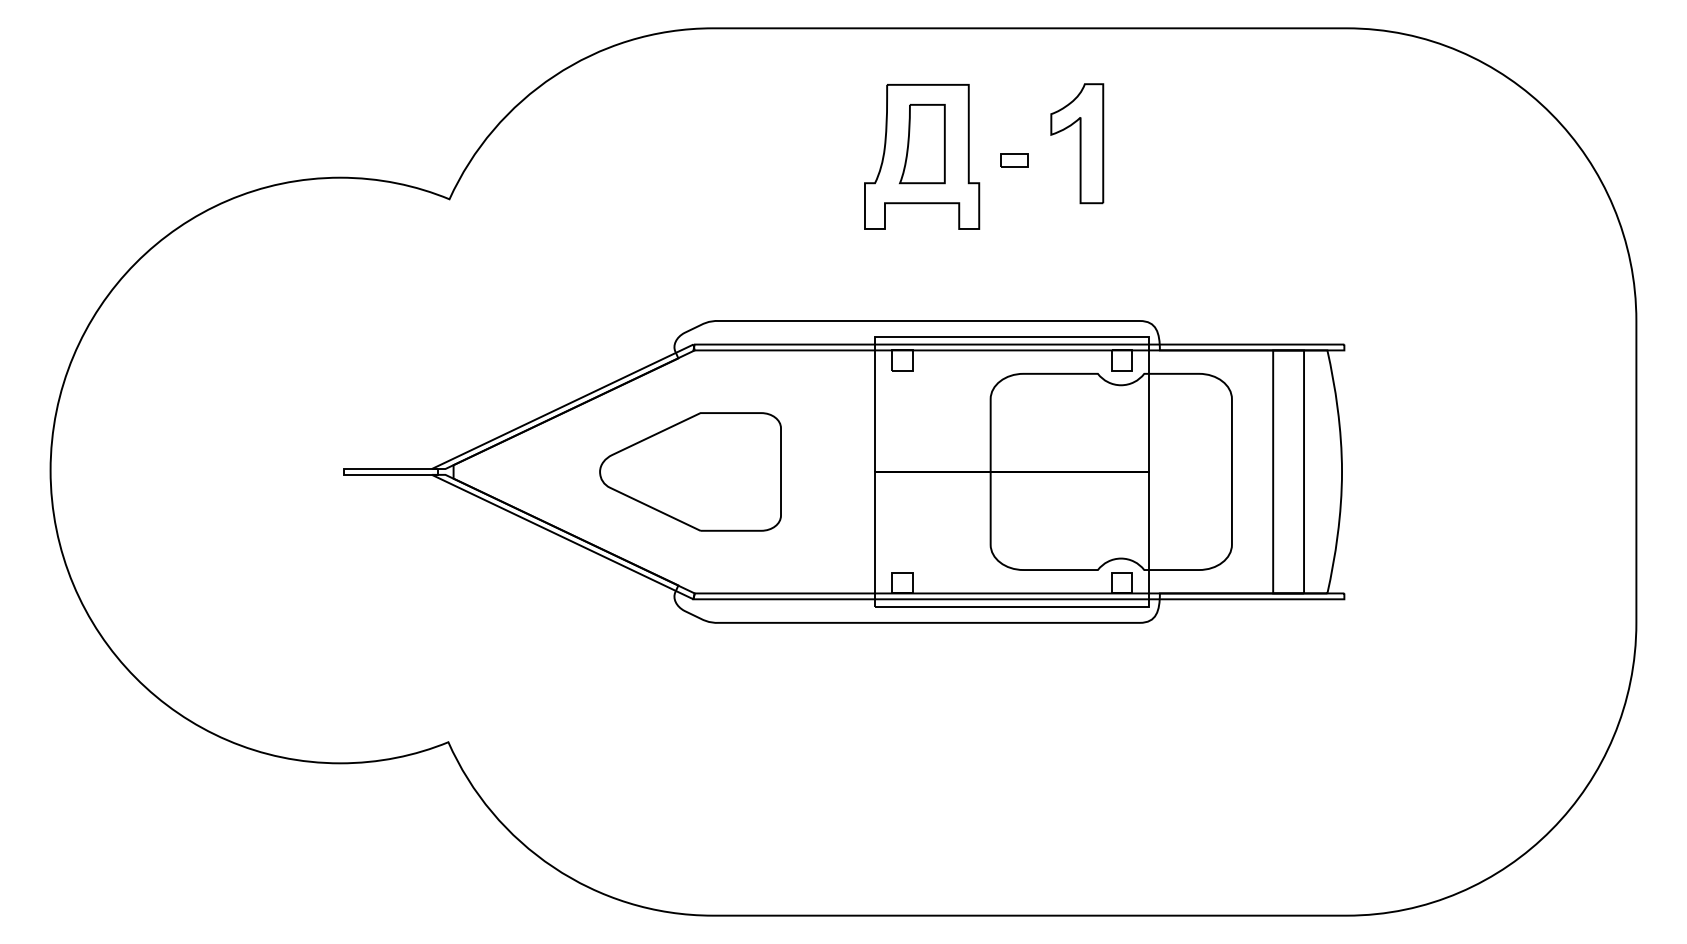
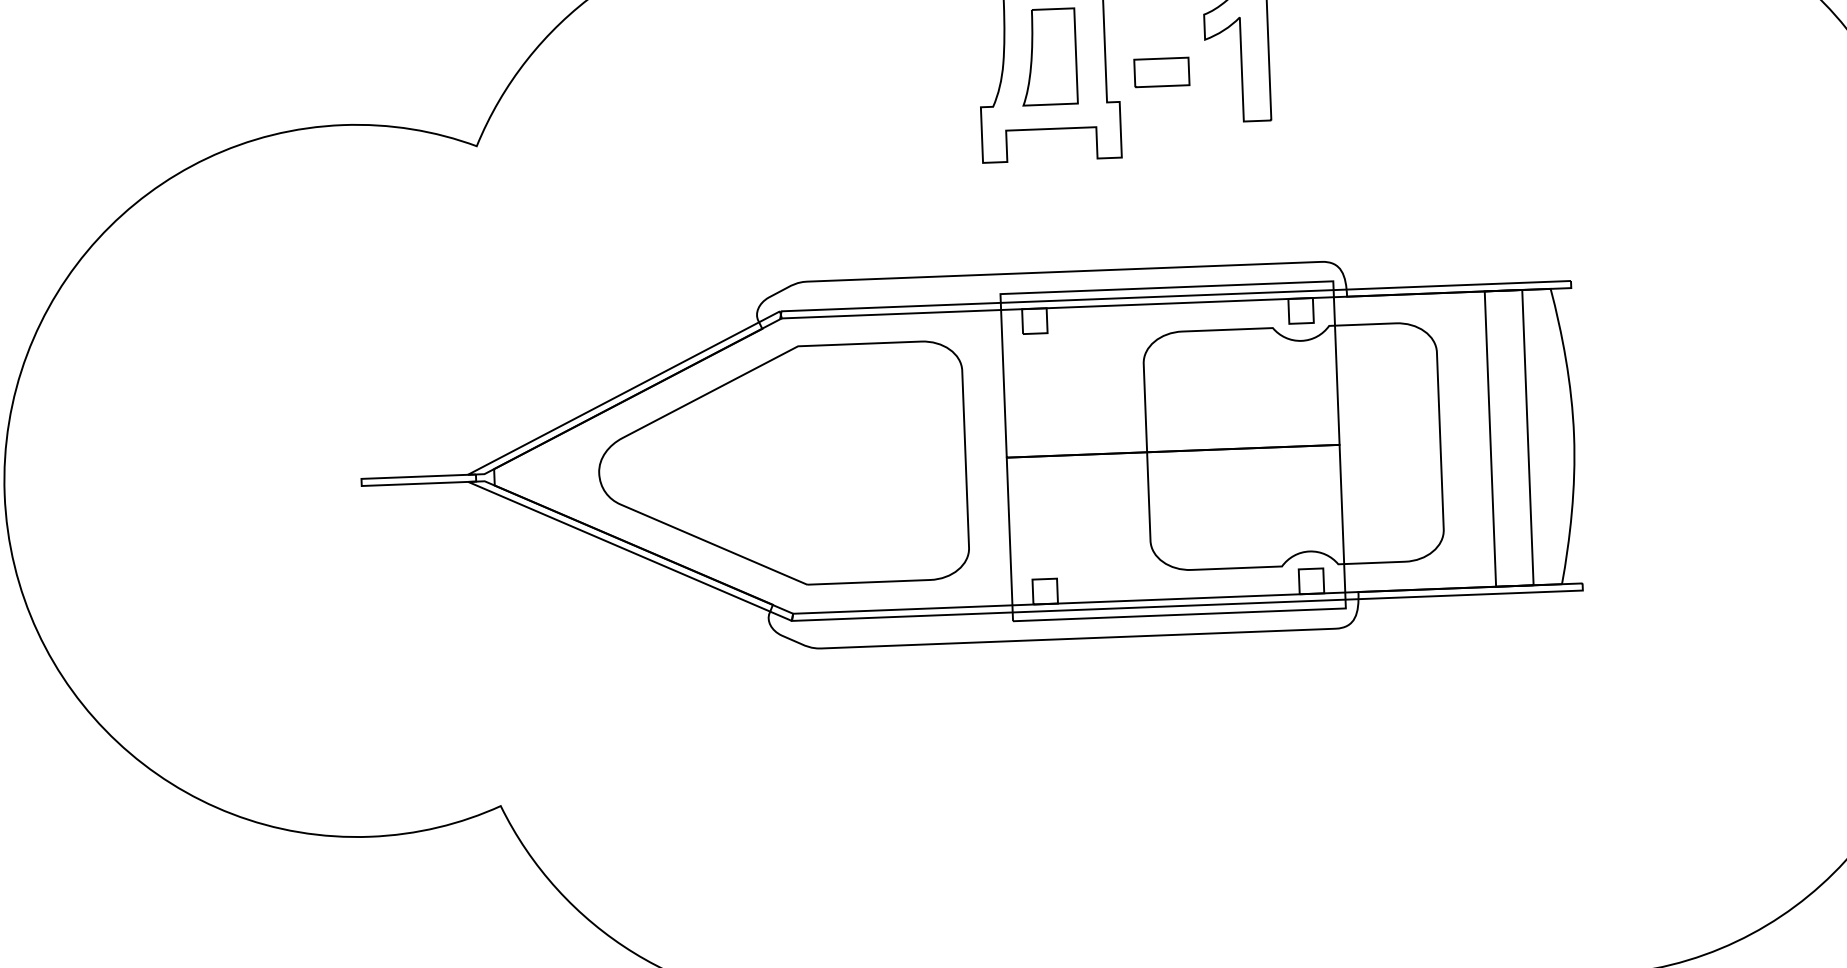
part: (1014, 160) -> (1161, 72), size x1.67
part: (690, 471) -> (782, 465), size x1.67

